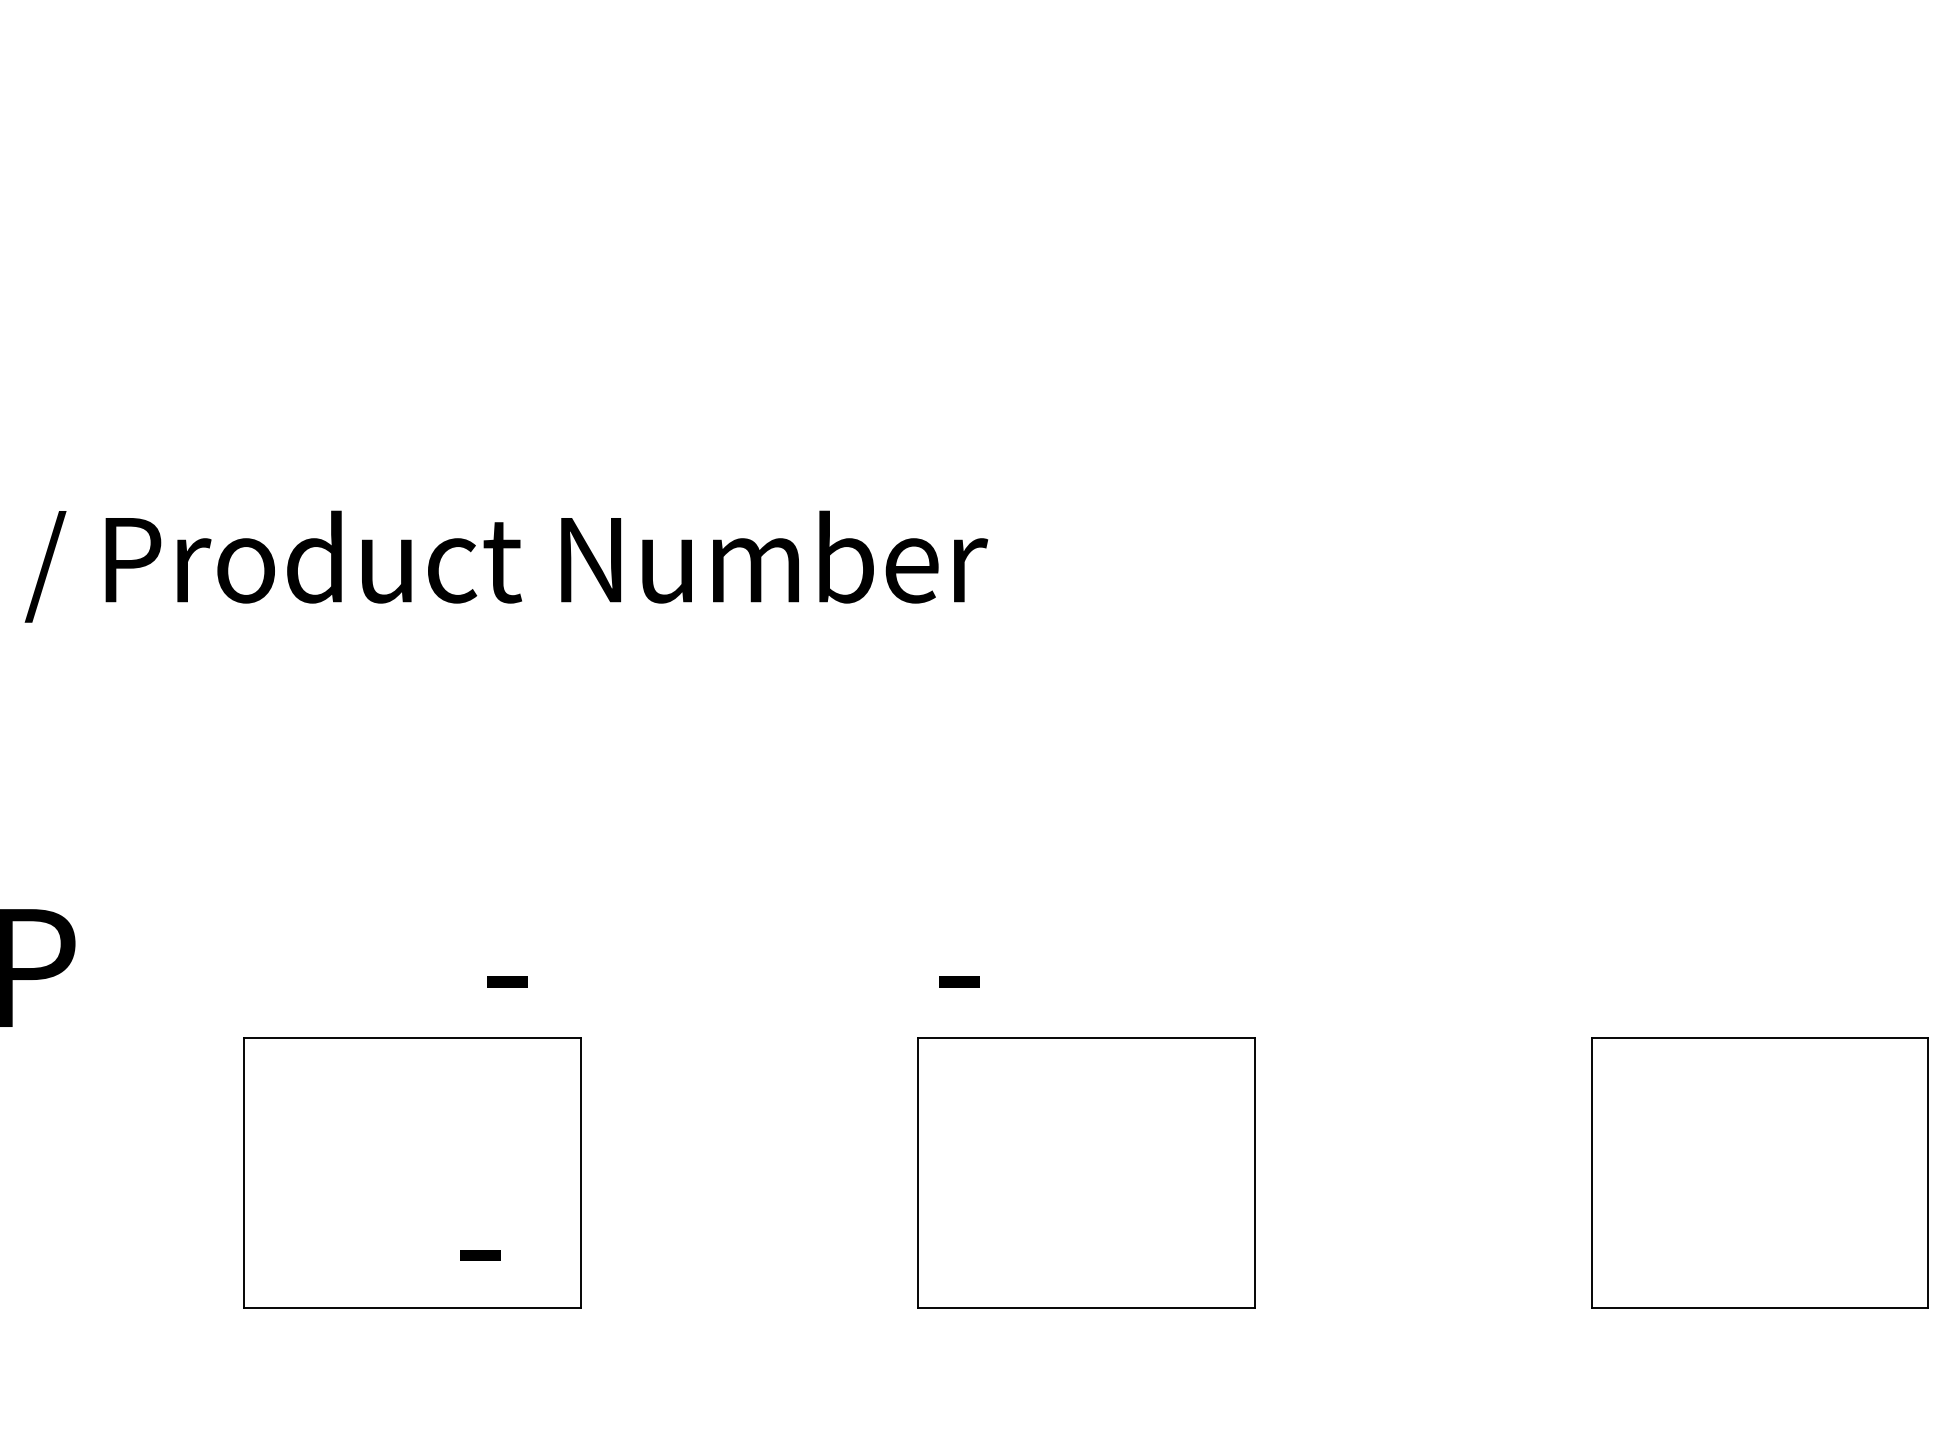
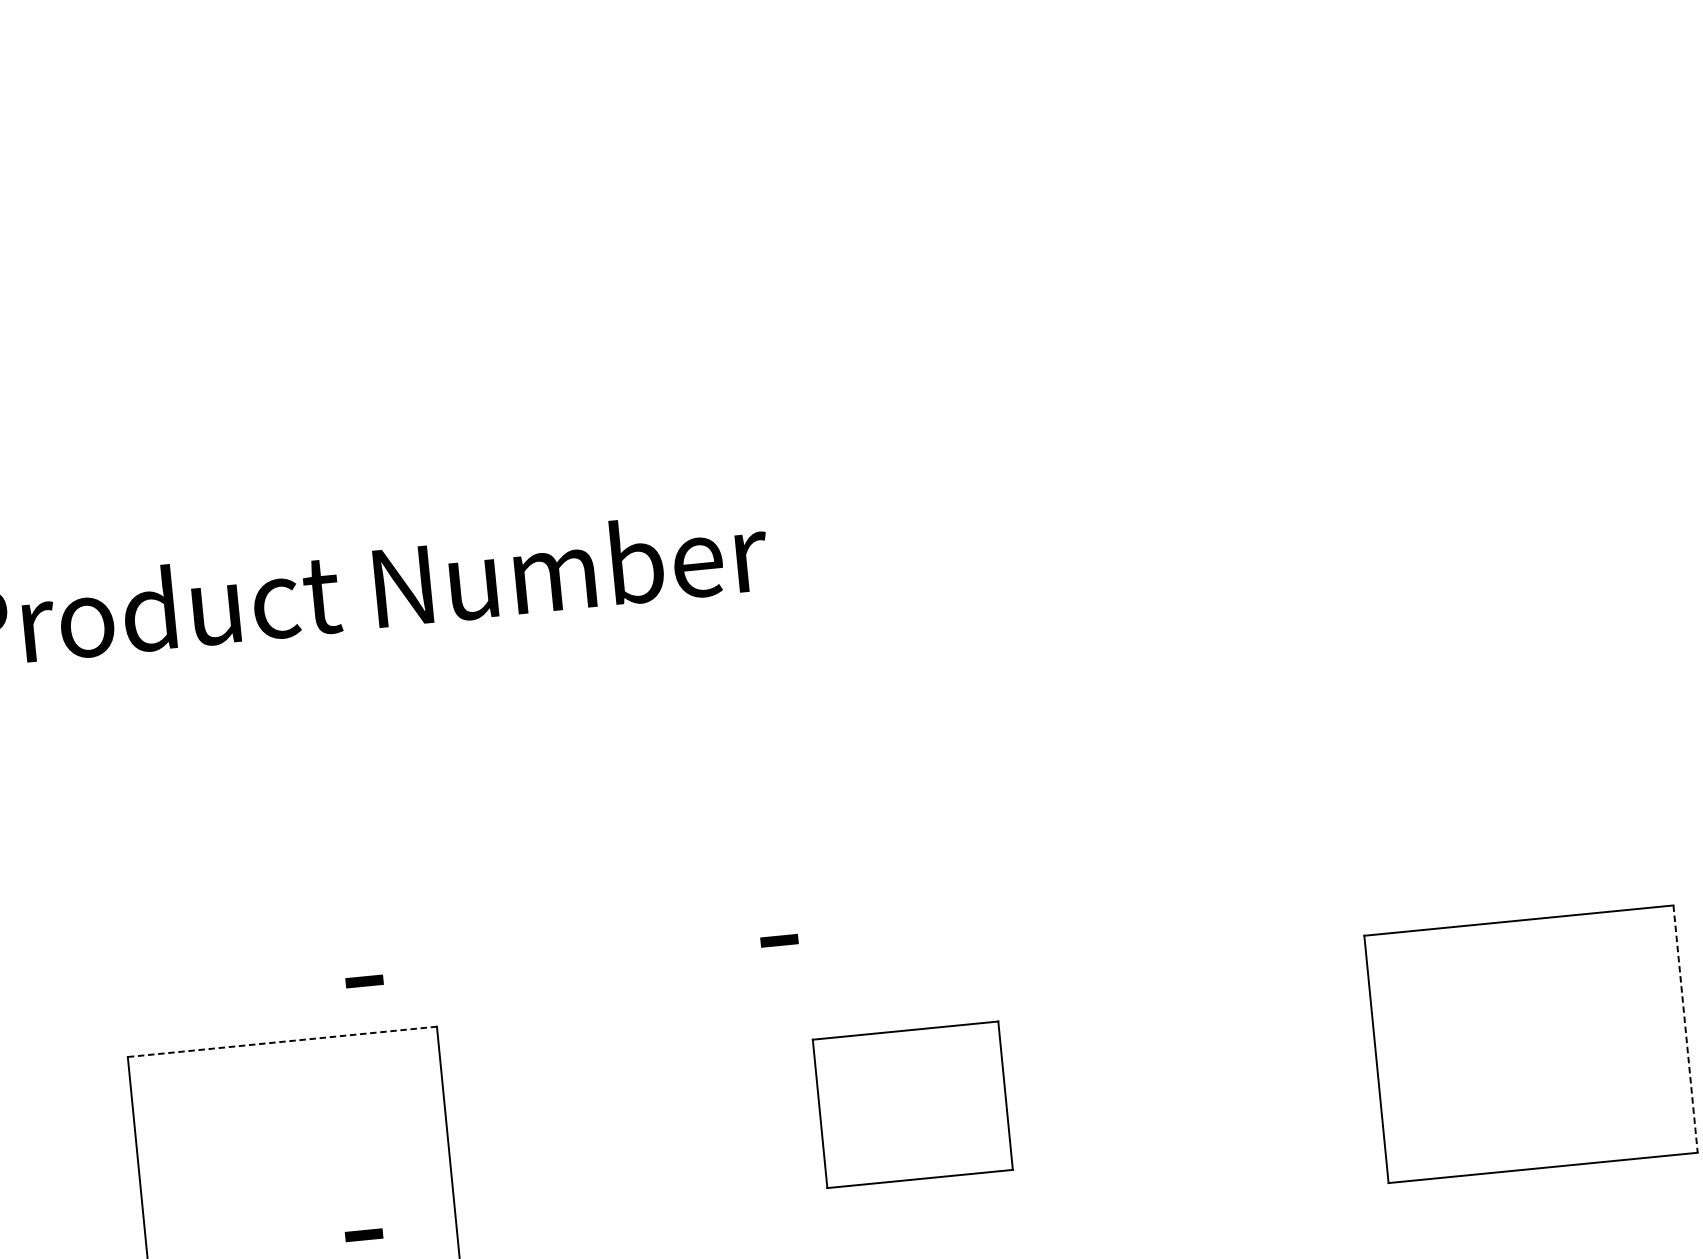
line: (413, 1038) -> (283, 1041), solid -> dashed
part: (1086, 1172) -> (912, 1104), size x0.6
line: (1928, 1173) -> (1685, 1029), solid -> dashed

